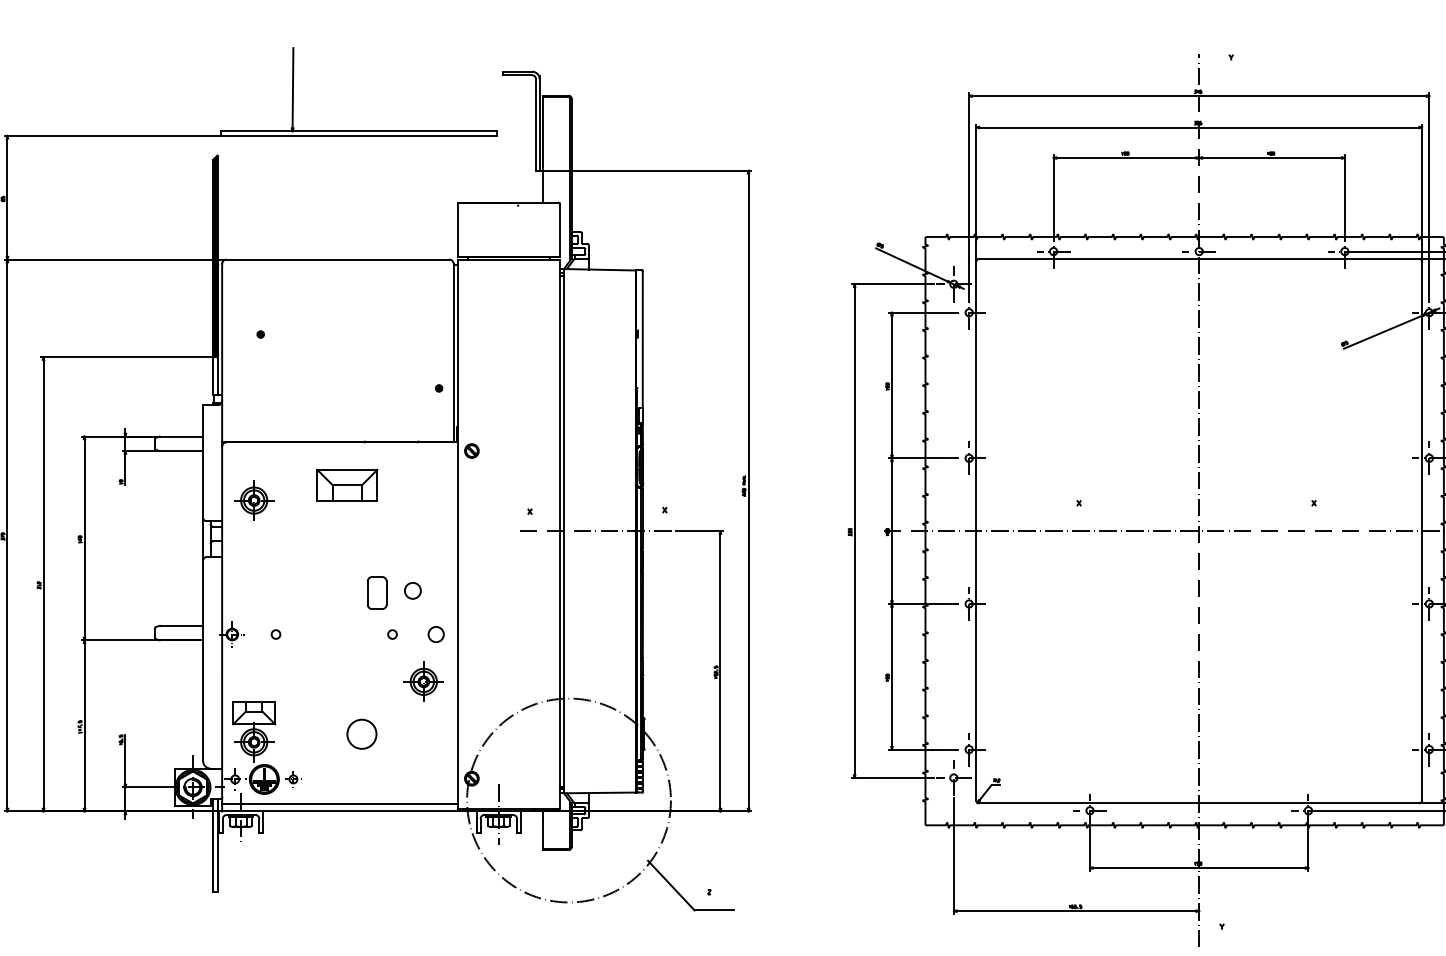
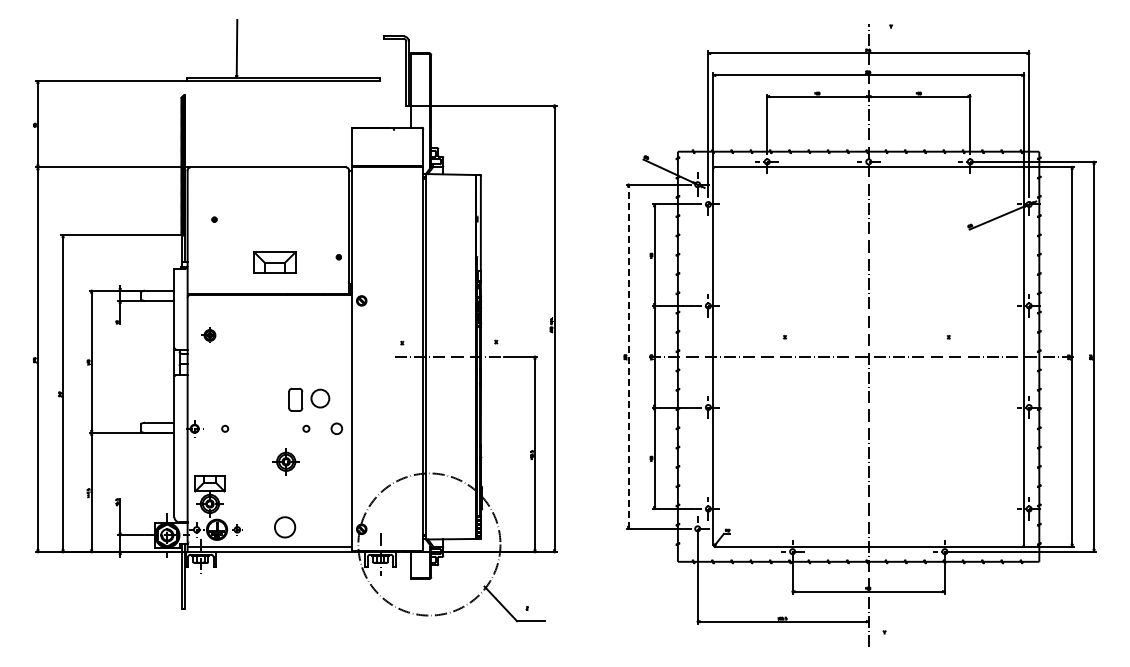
part: (346, 484) -> (274, 262), moved
part: (253, 500) -> (209, 335), size x0.6
line: (854, 530) -> (628, 356), solid -> dashed
circle: (412, 589) -> (320, 397), size x1.6
part: (422, 681) -> (285, 461), moved
circle: (362, 734) -> (285, 527), moved

